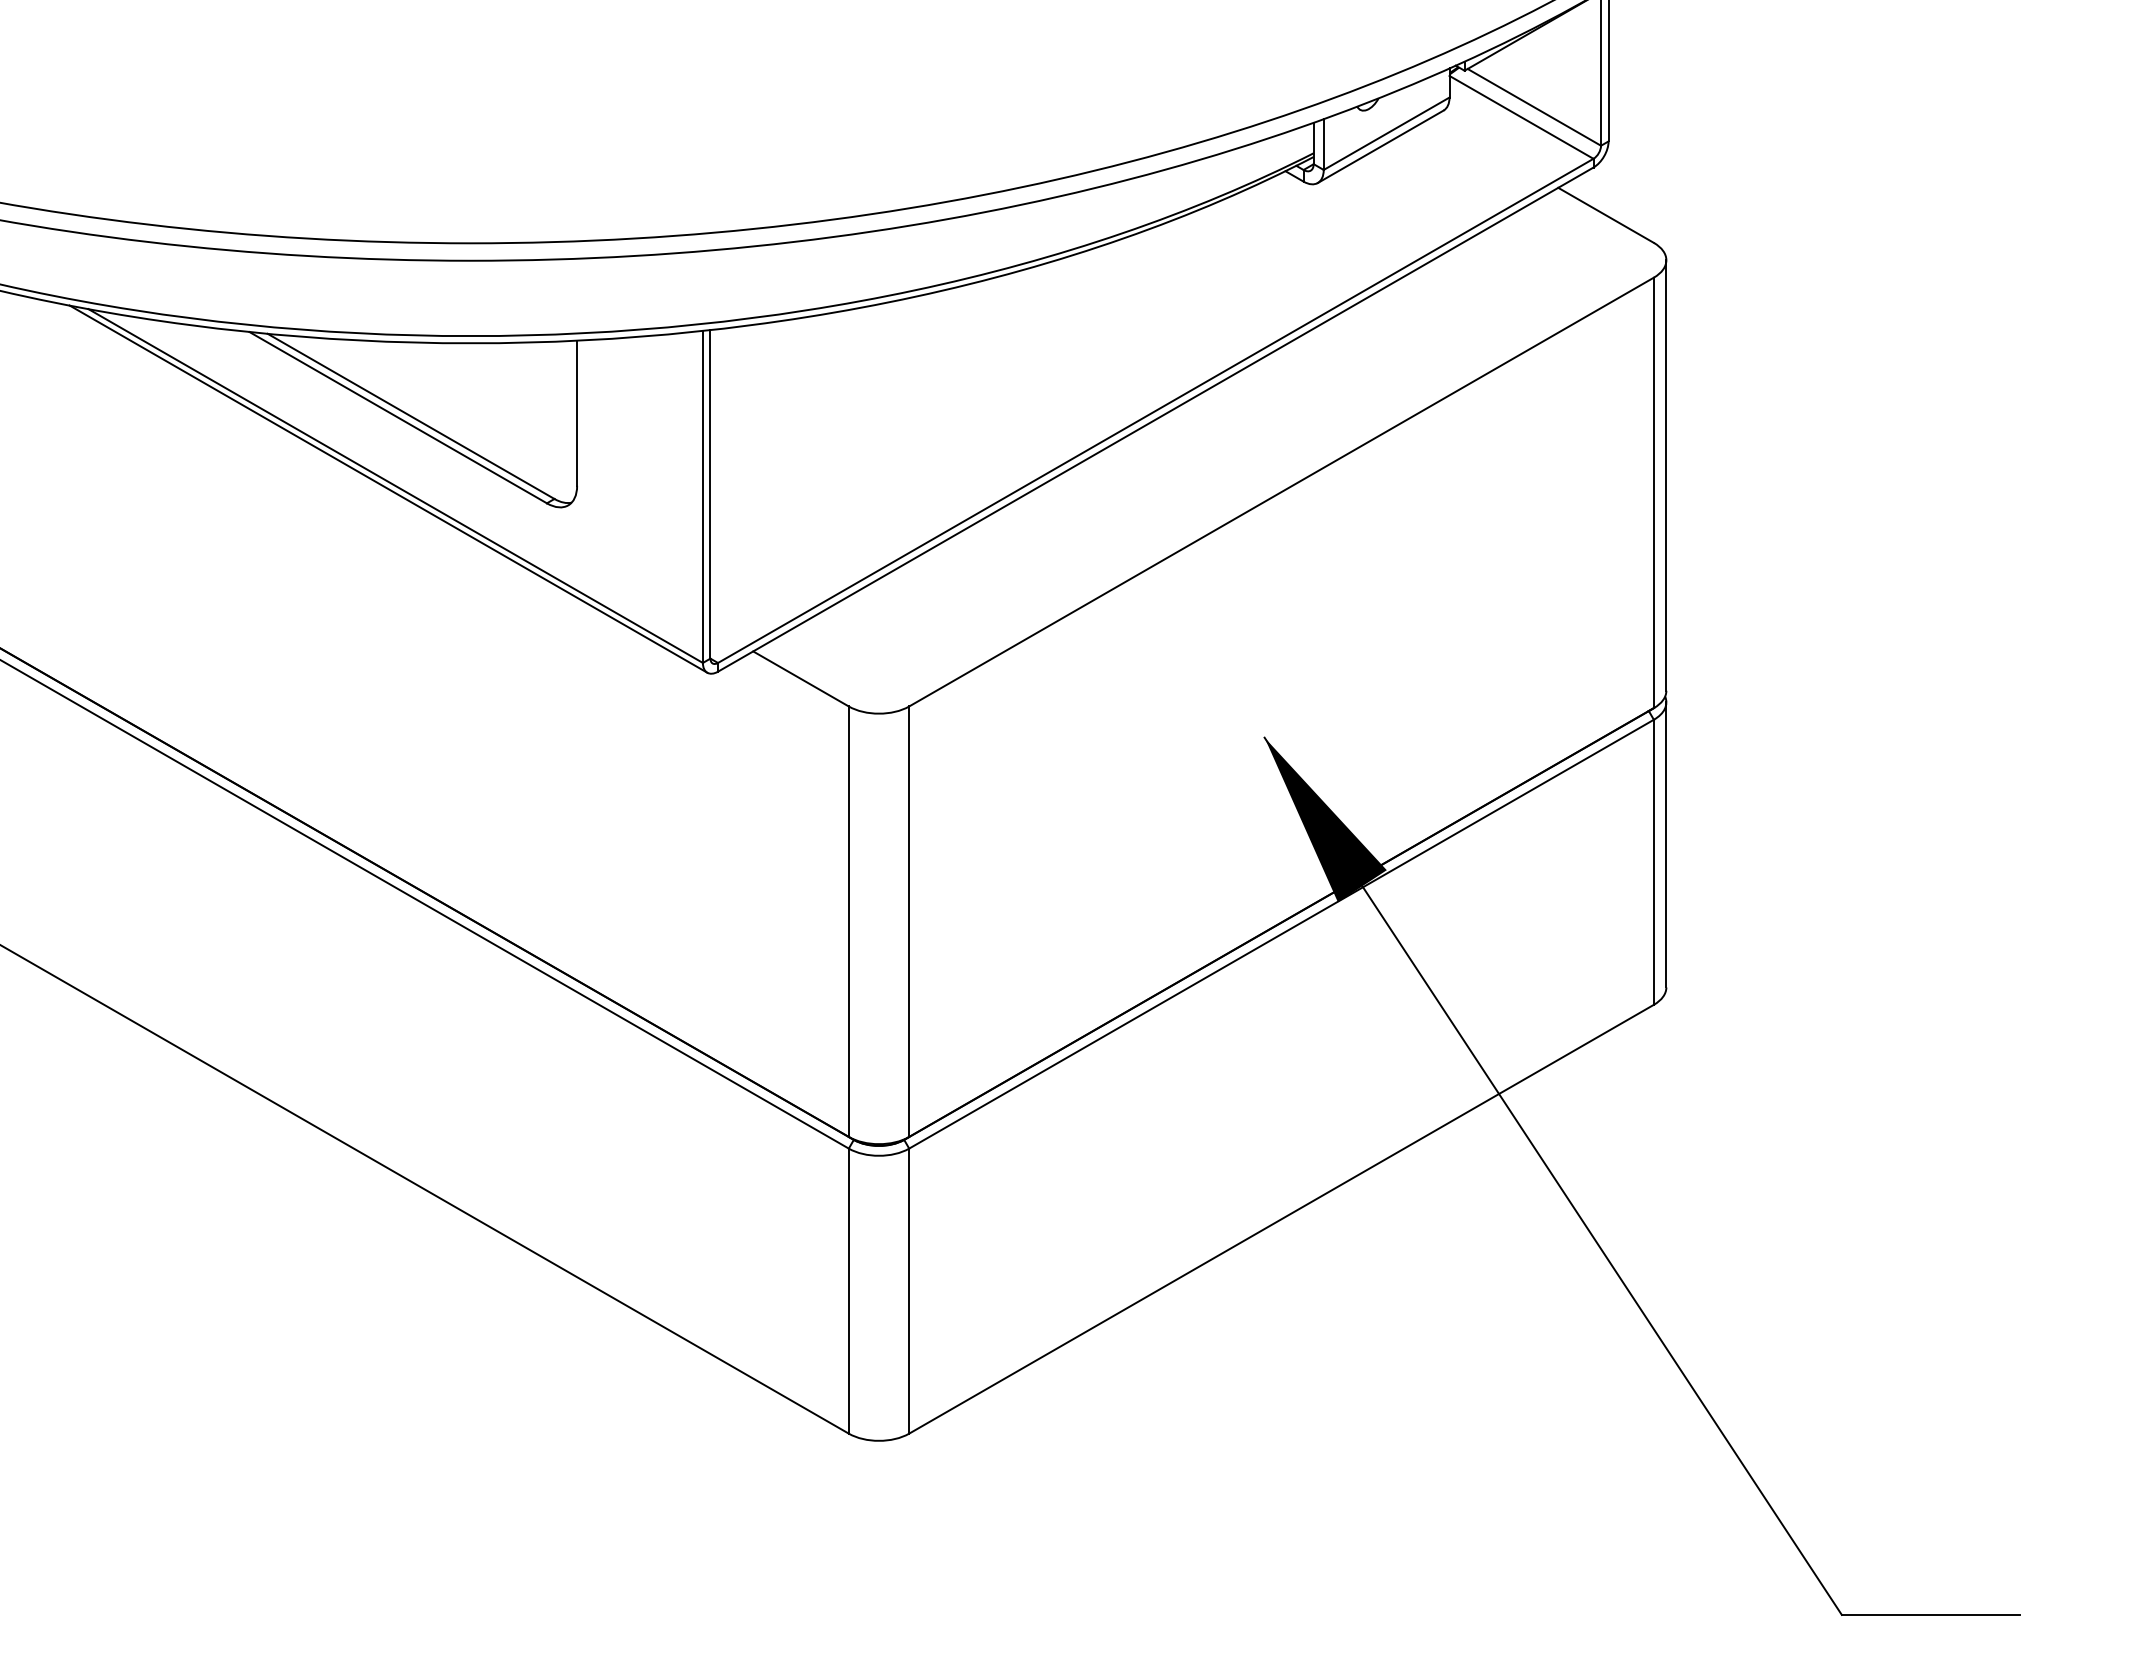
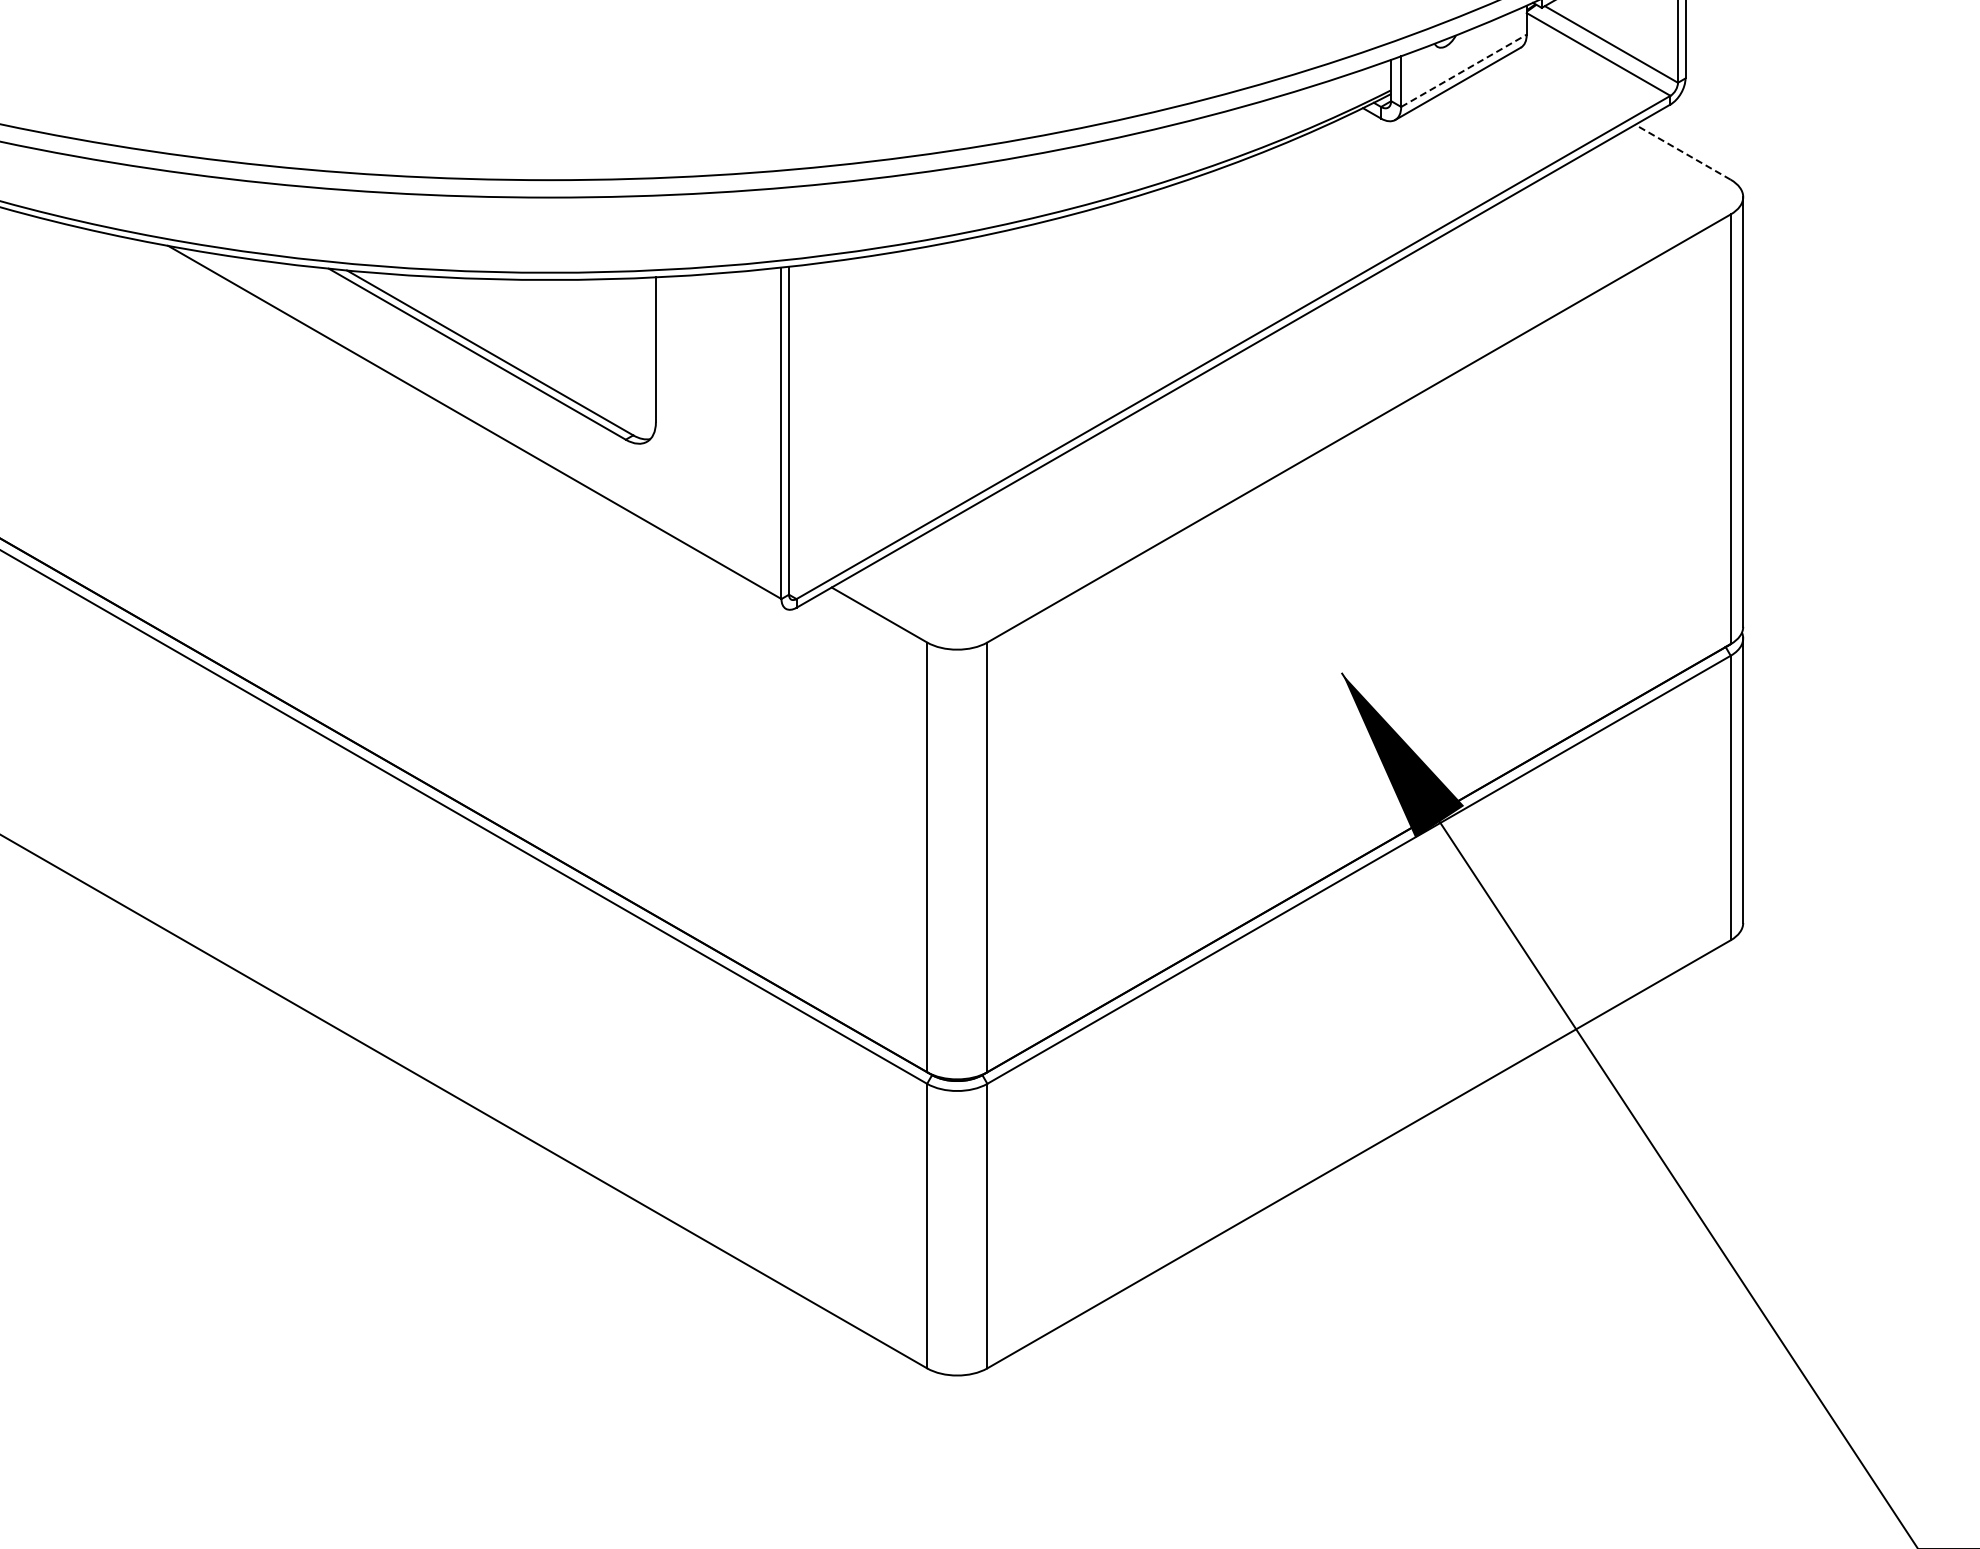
line: (1386, 133) -> (1463, 70), solid -> dashed
line: (1605, 215) -> (1682, 152), solid -> dashed
line: (388, 488) -> (467, 424), removed

